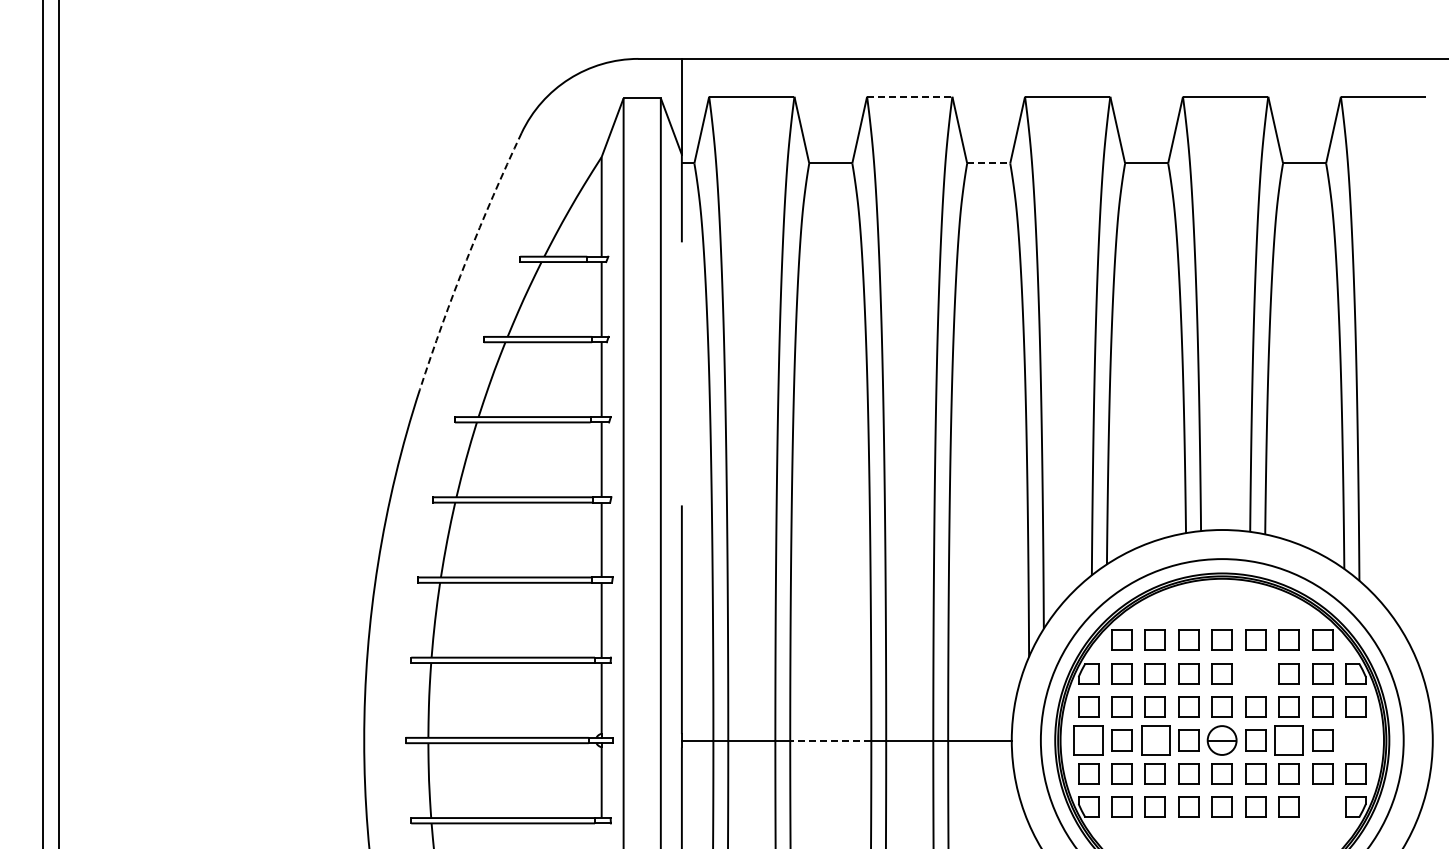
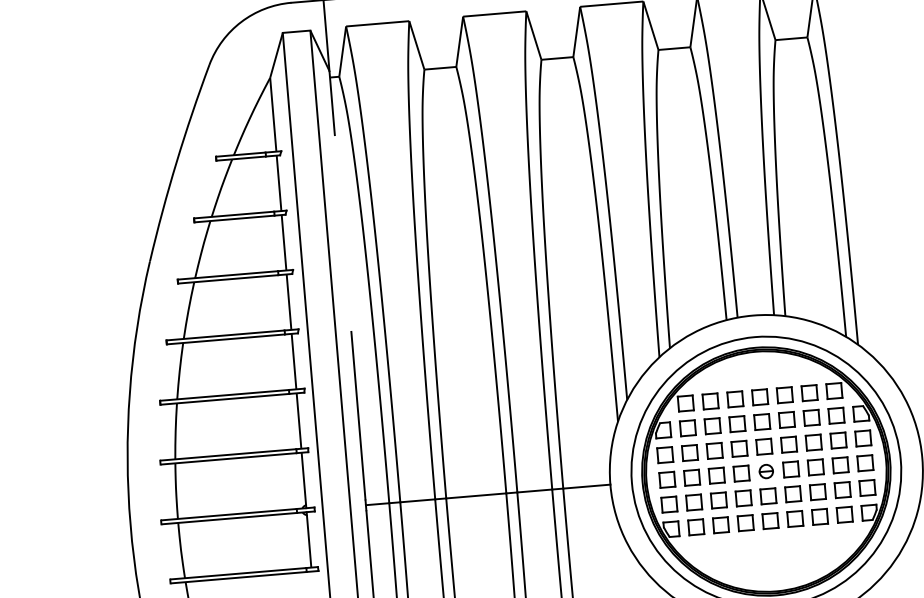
line: (909, 96) -> (494, 13), dashed -> solid
line: (988, 163) -> (557, 58), dashed -> solid
arc: (466, 259) -> (176, 162), dashed -> solid
part: (1255, 673) -> (786, 419), added
line: (830, 740) -> (476, 495), dashed -> solid
part: (1088, 740) -> (667, 479), size x0.71
part: (1154, 740) -> (716, 475), size x0.71
part: (1222, 740) -> (766, 471), size x0.62
part: (1288, 740) -> (815, 467), size x0.71
part: (1355, 740) -> (865, 463), added
part: (1322, 806) -> (844, 514), added

